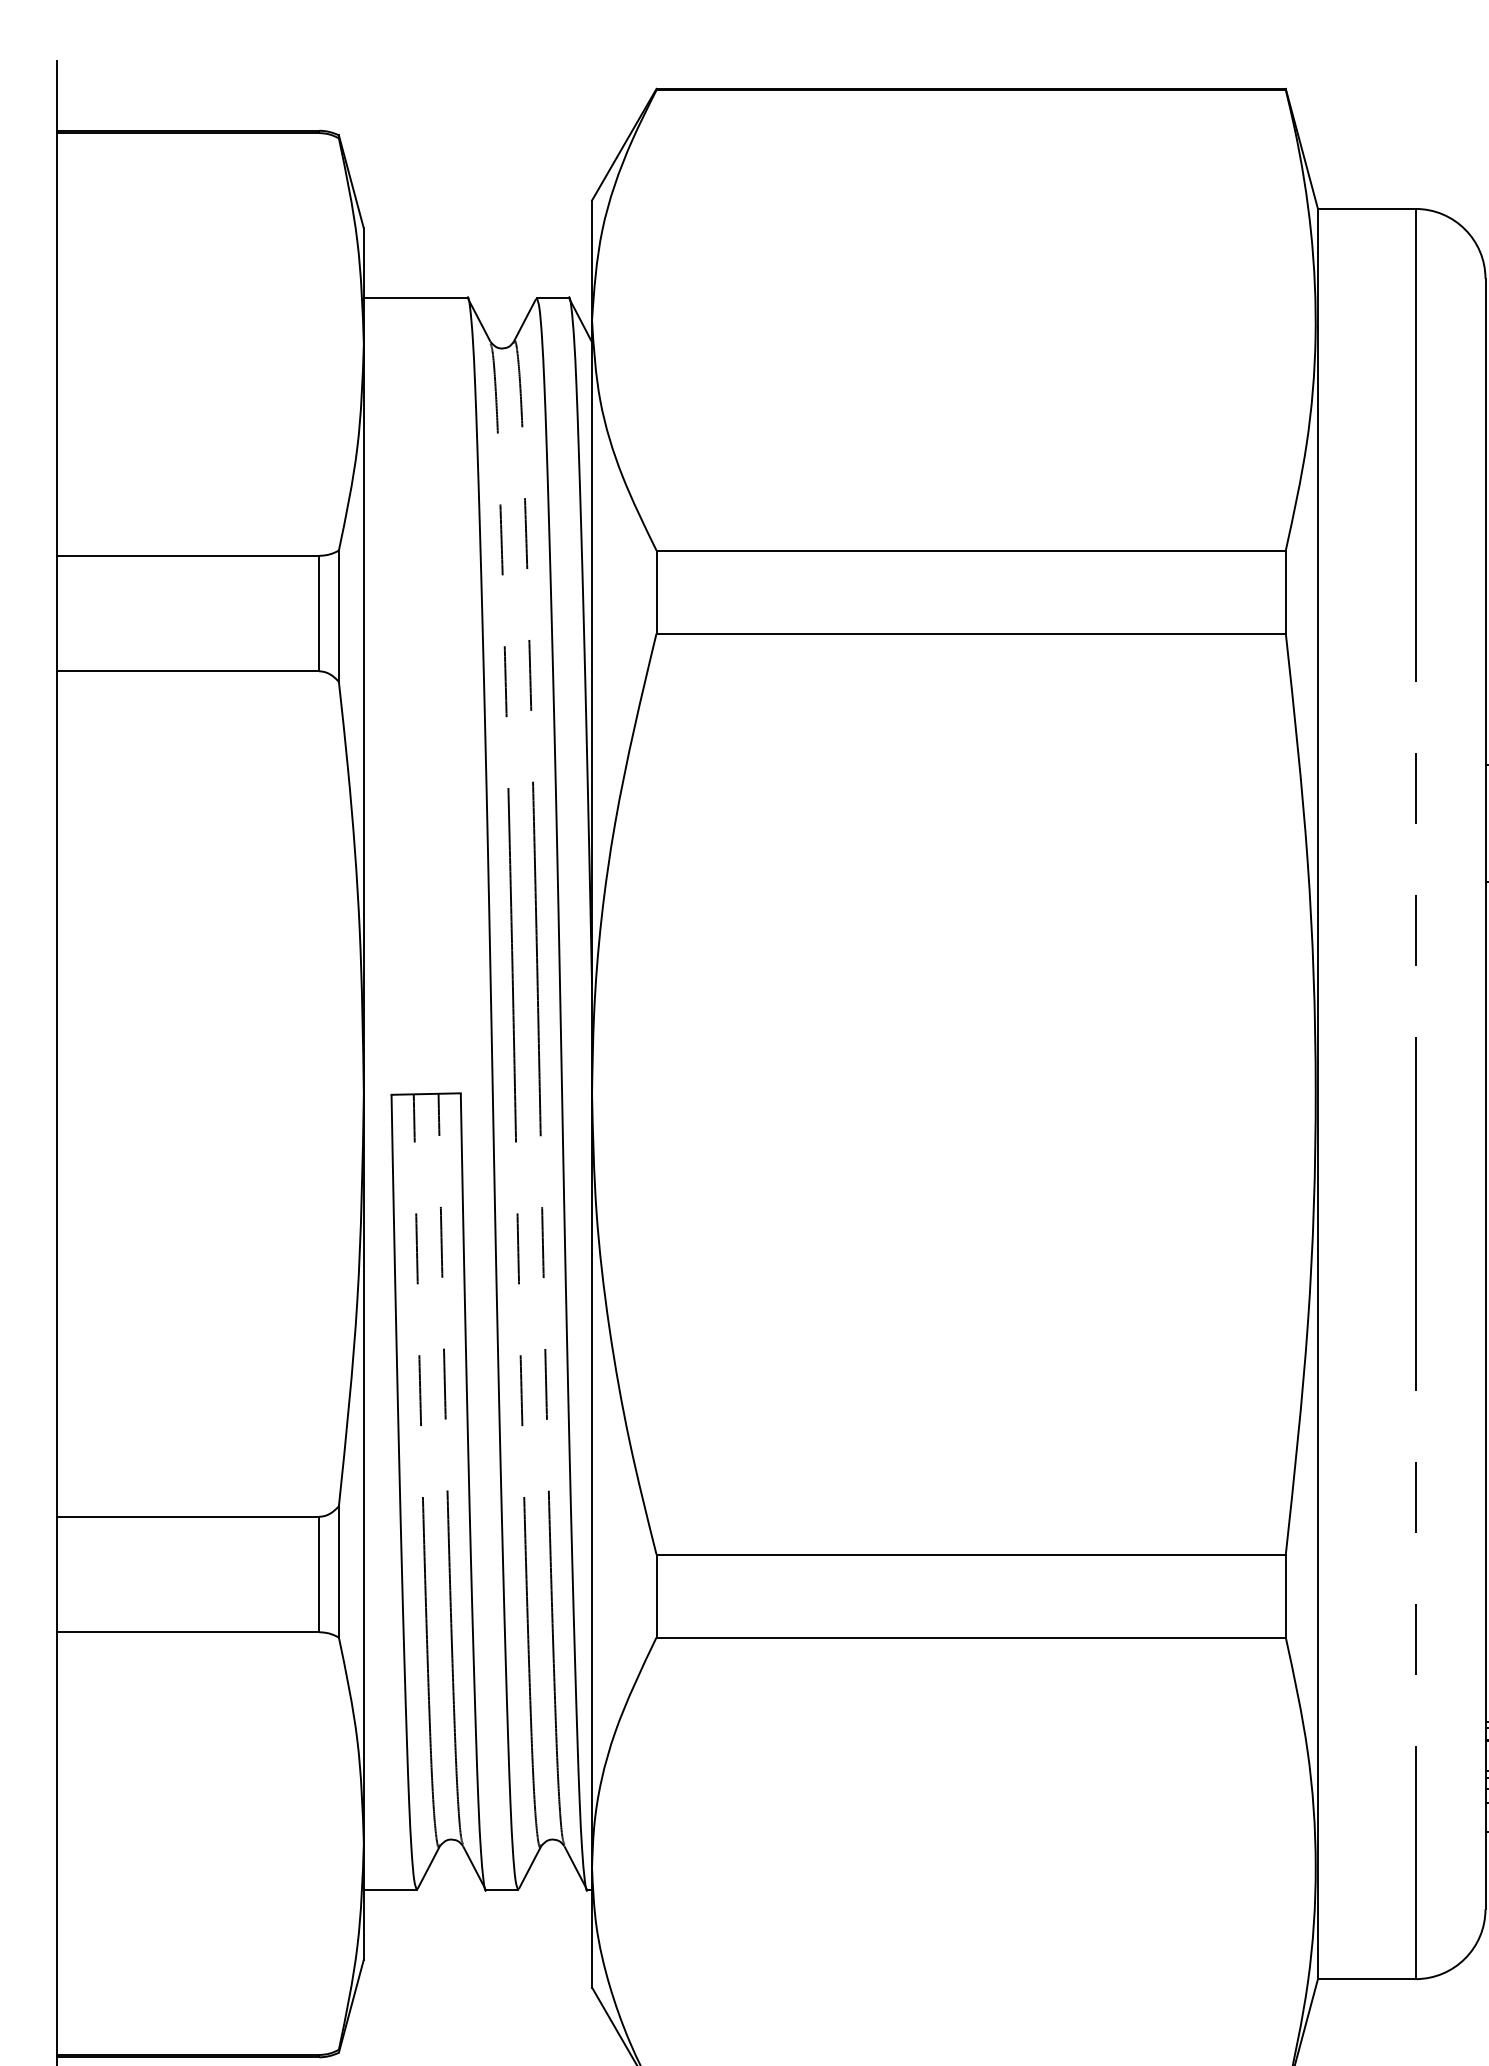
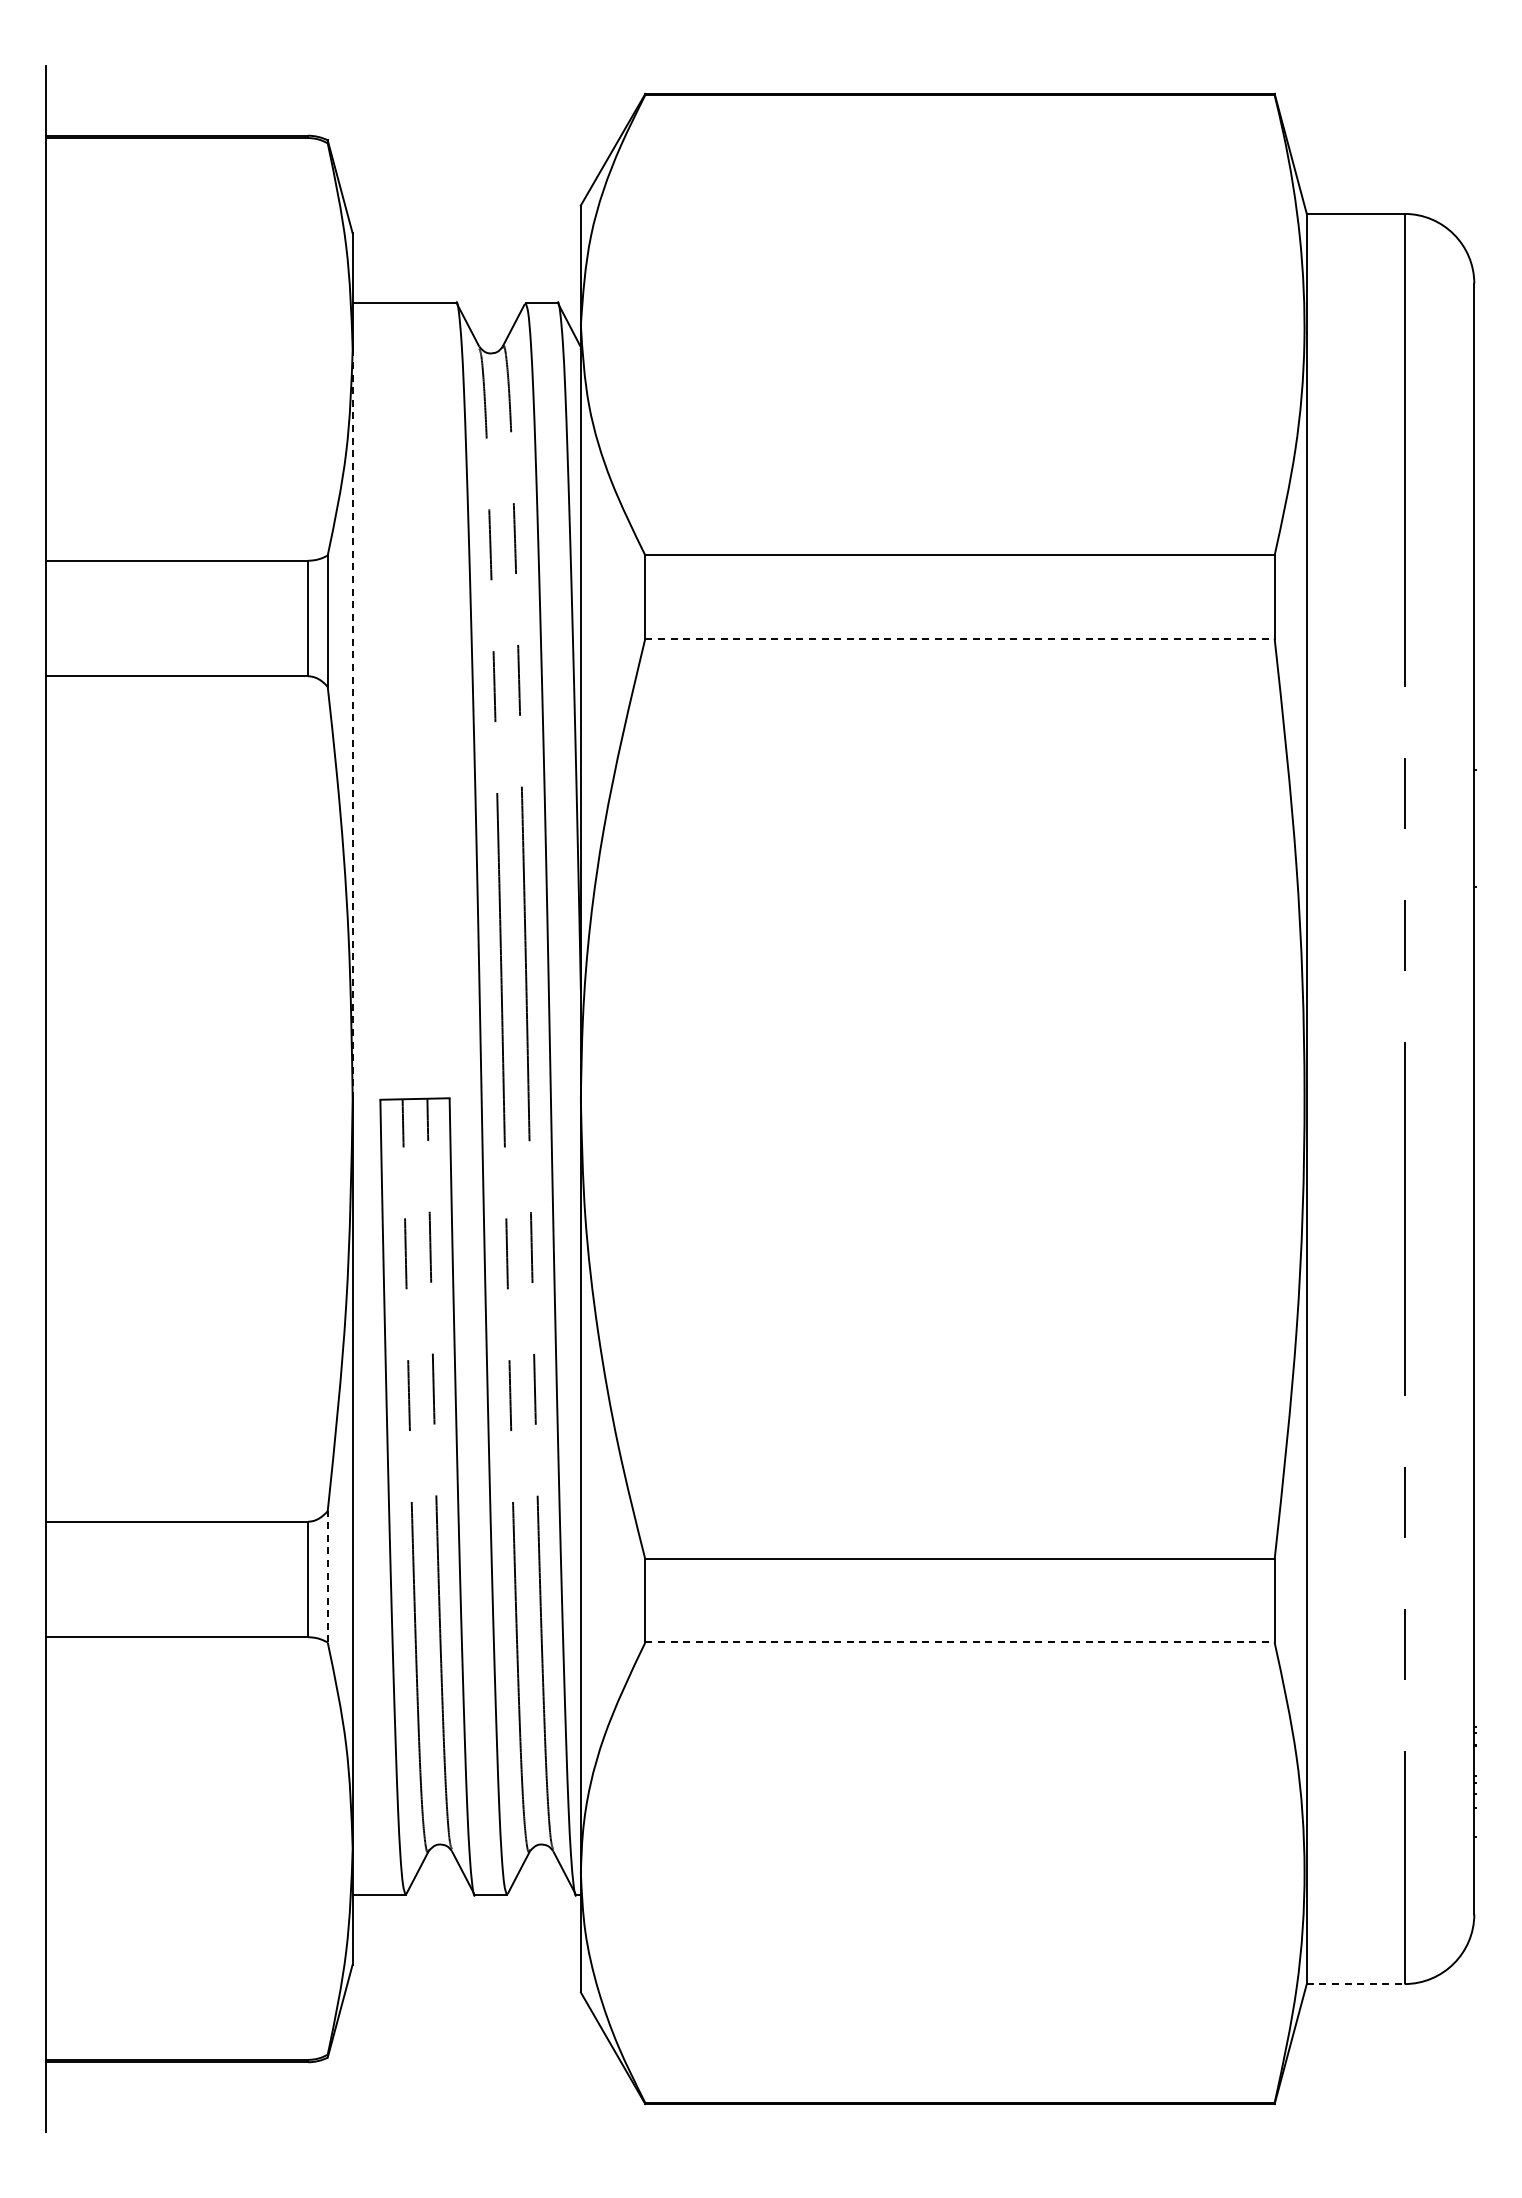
line: (970, 633) -> (959, 638), solid -> dashed
line: (363, 719) -> (352, 724), solid -> dashed
line: (338, 1571) -> (327, 1576), solid -> dashed
line: (970, 1637) -> (959, 1642), solid -> dashed
line: (1366, 1979) -> (1355, 1984), solid -> dashed

